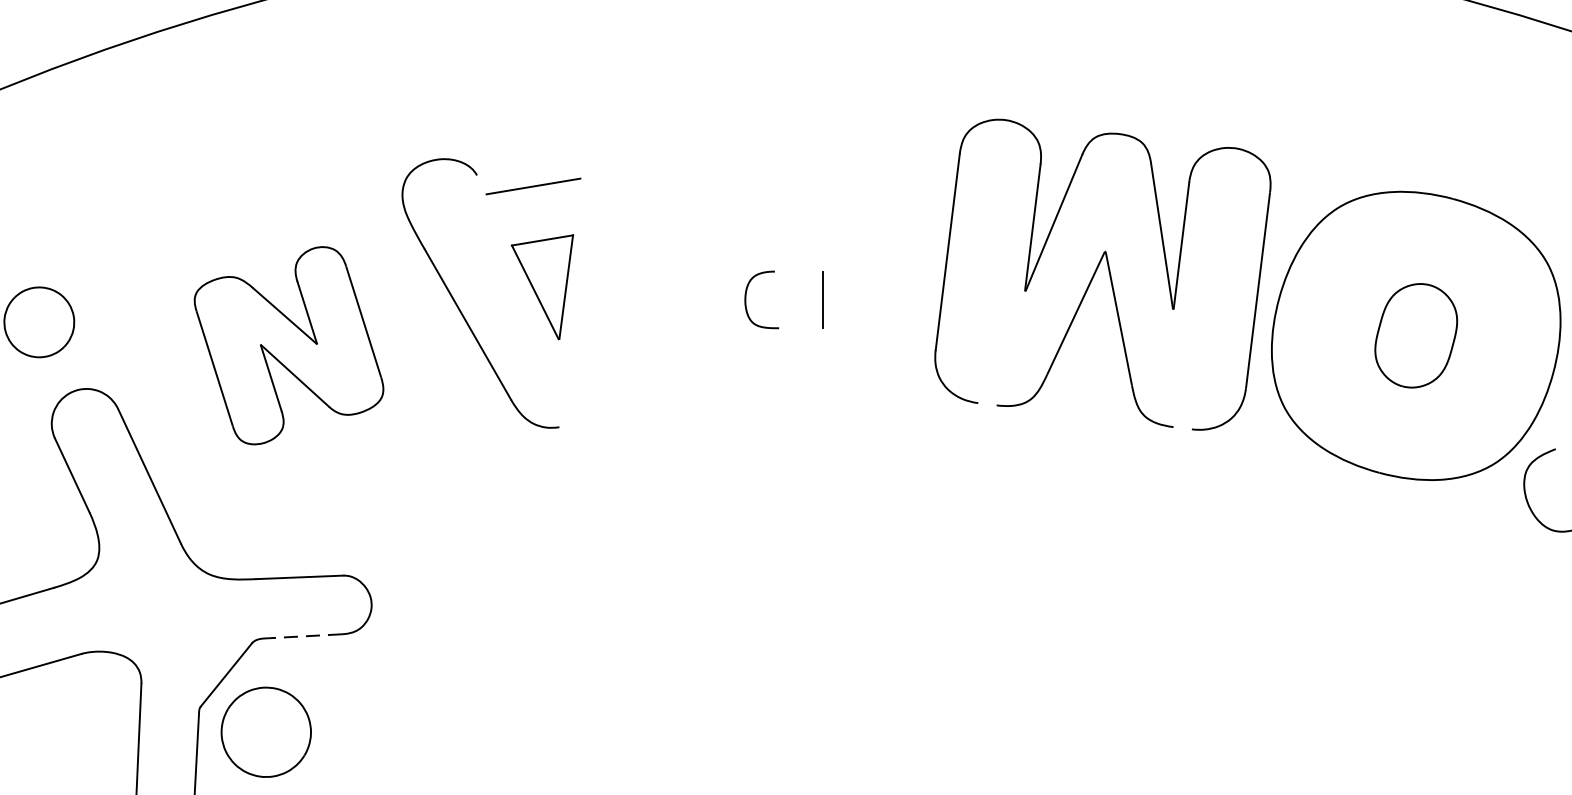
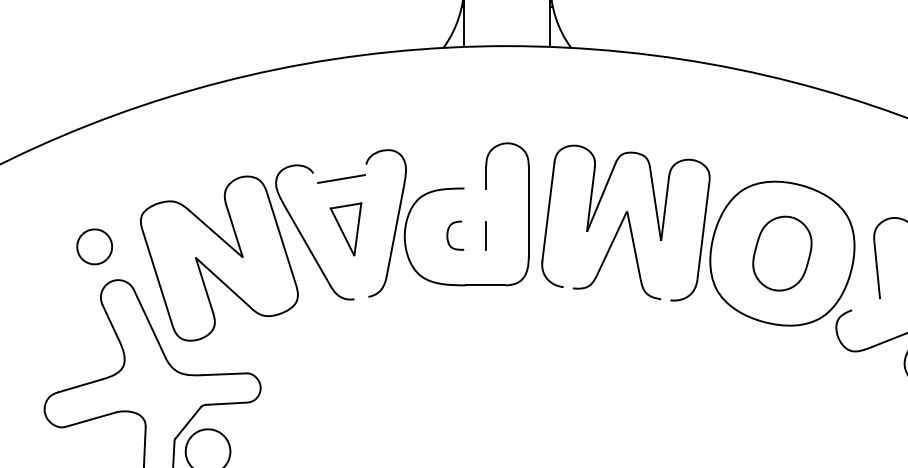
part: (741, 209) -> (445, 190), added
part: (1416, 335) -> (782, 253), size x1.43
part: (289, 345) -> (219, 258), size x1.67
line: (305, 635) -> (227, 403), dashed -> solid

